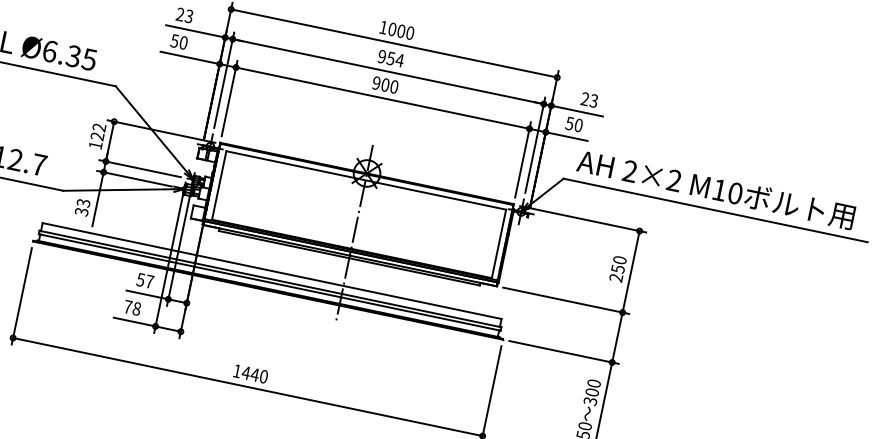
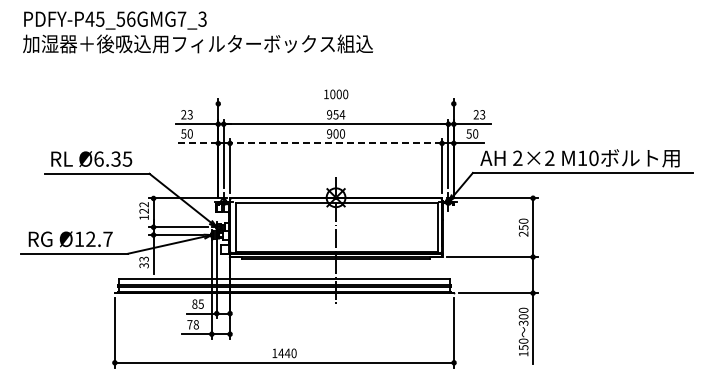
line: (393, 42) -> (335, 103), removed
line: (189, 57) -> (196, 143), solid -> dashed
line: (383, 98) -> (336, 143), solid -> dashed
text: (144, 279) -> (197, 303), 57 -> 85

